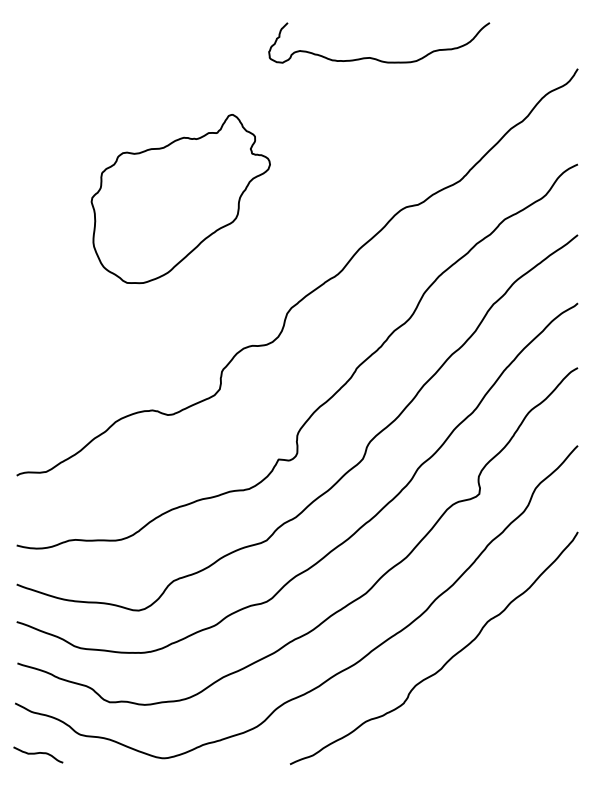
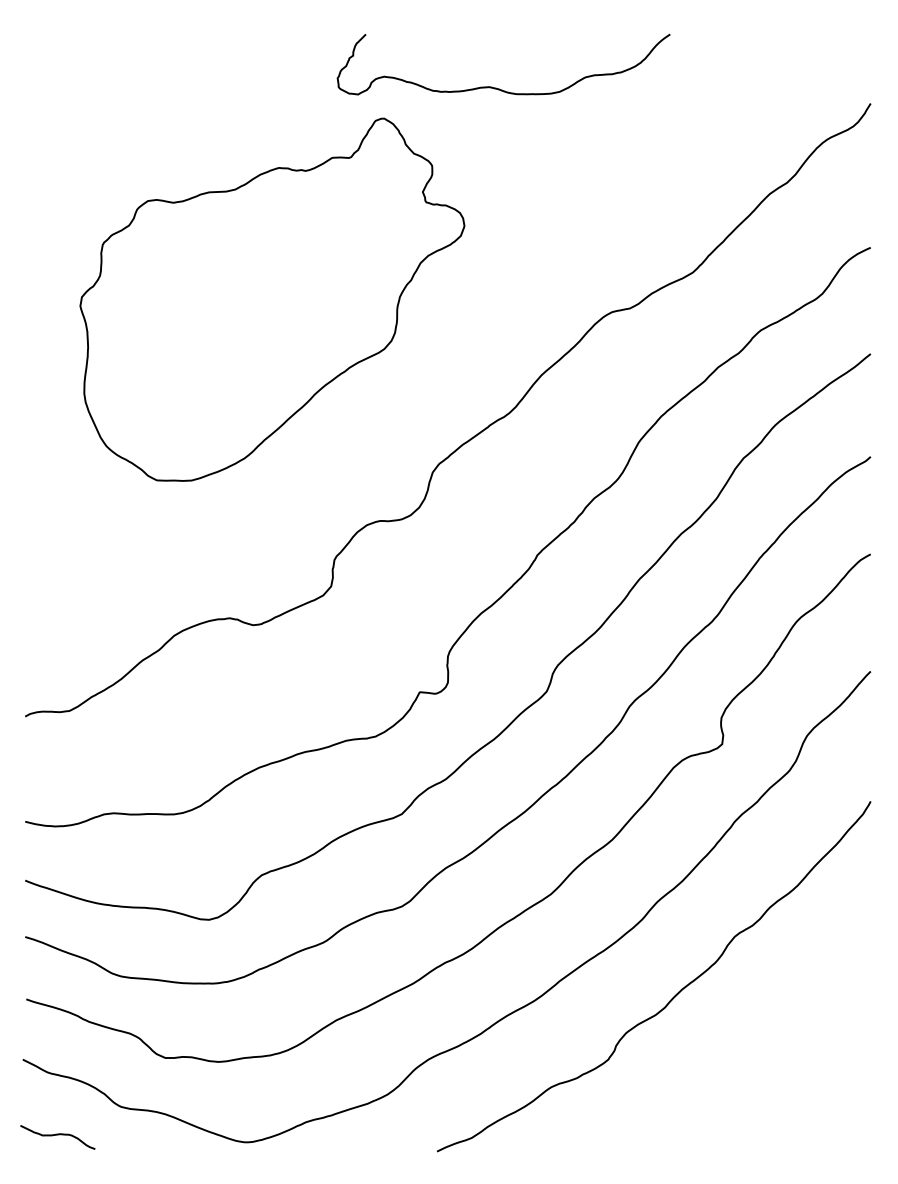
curve: (373, 57) -> (494, 86), moved
part: (180, 198) -> (271, 298), size x1.43

